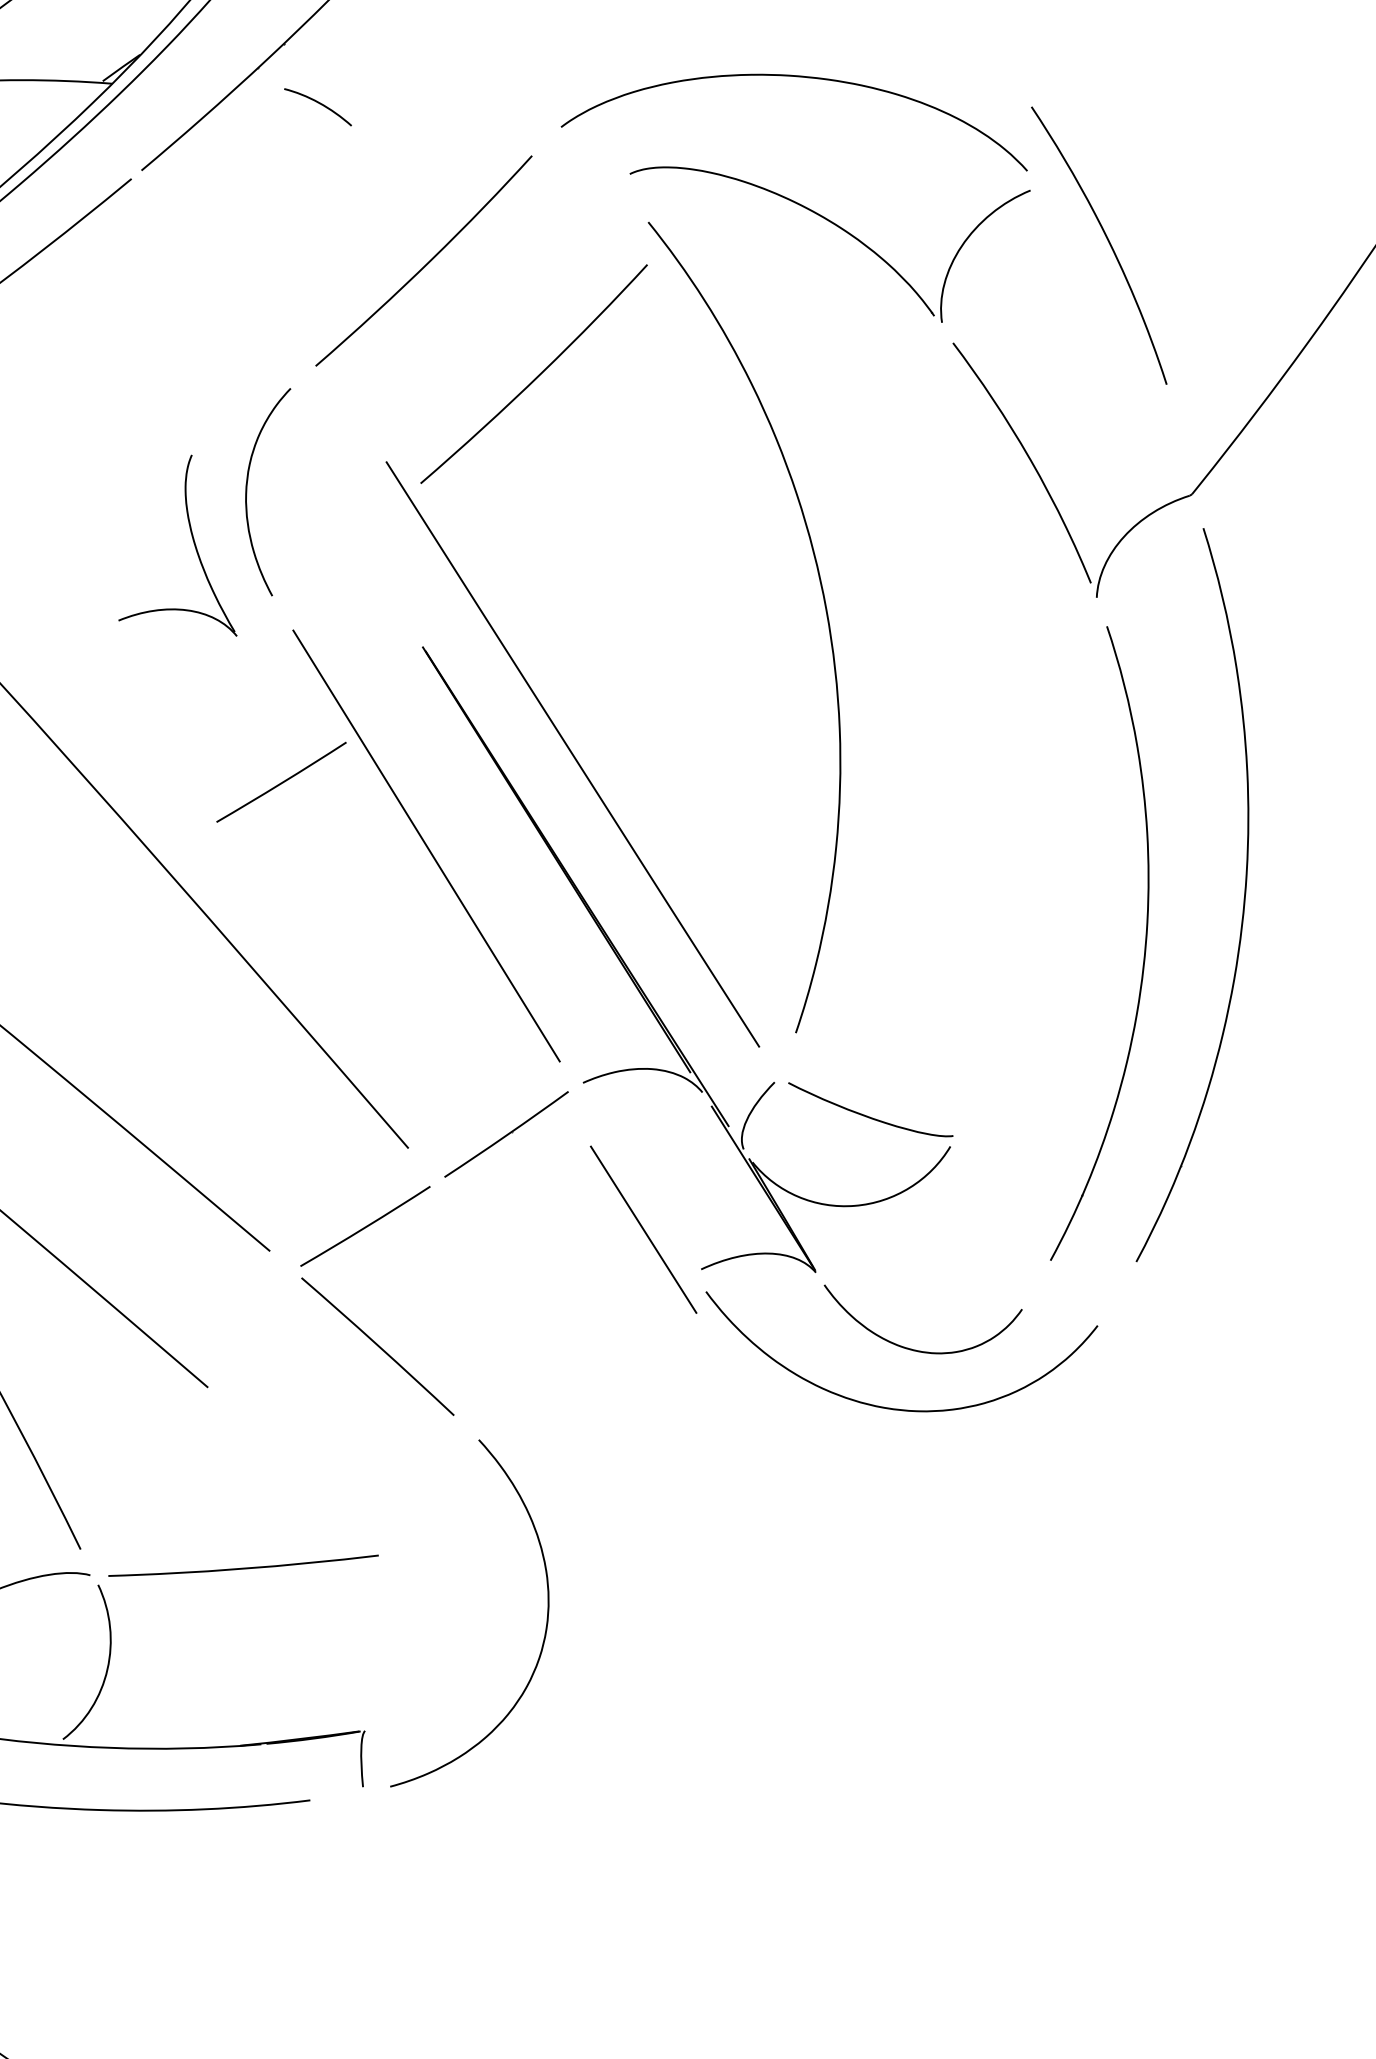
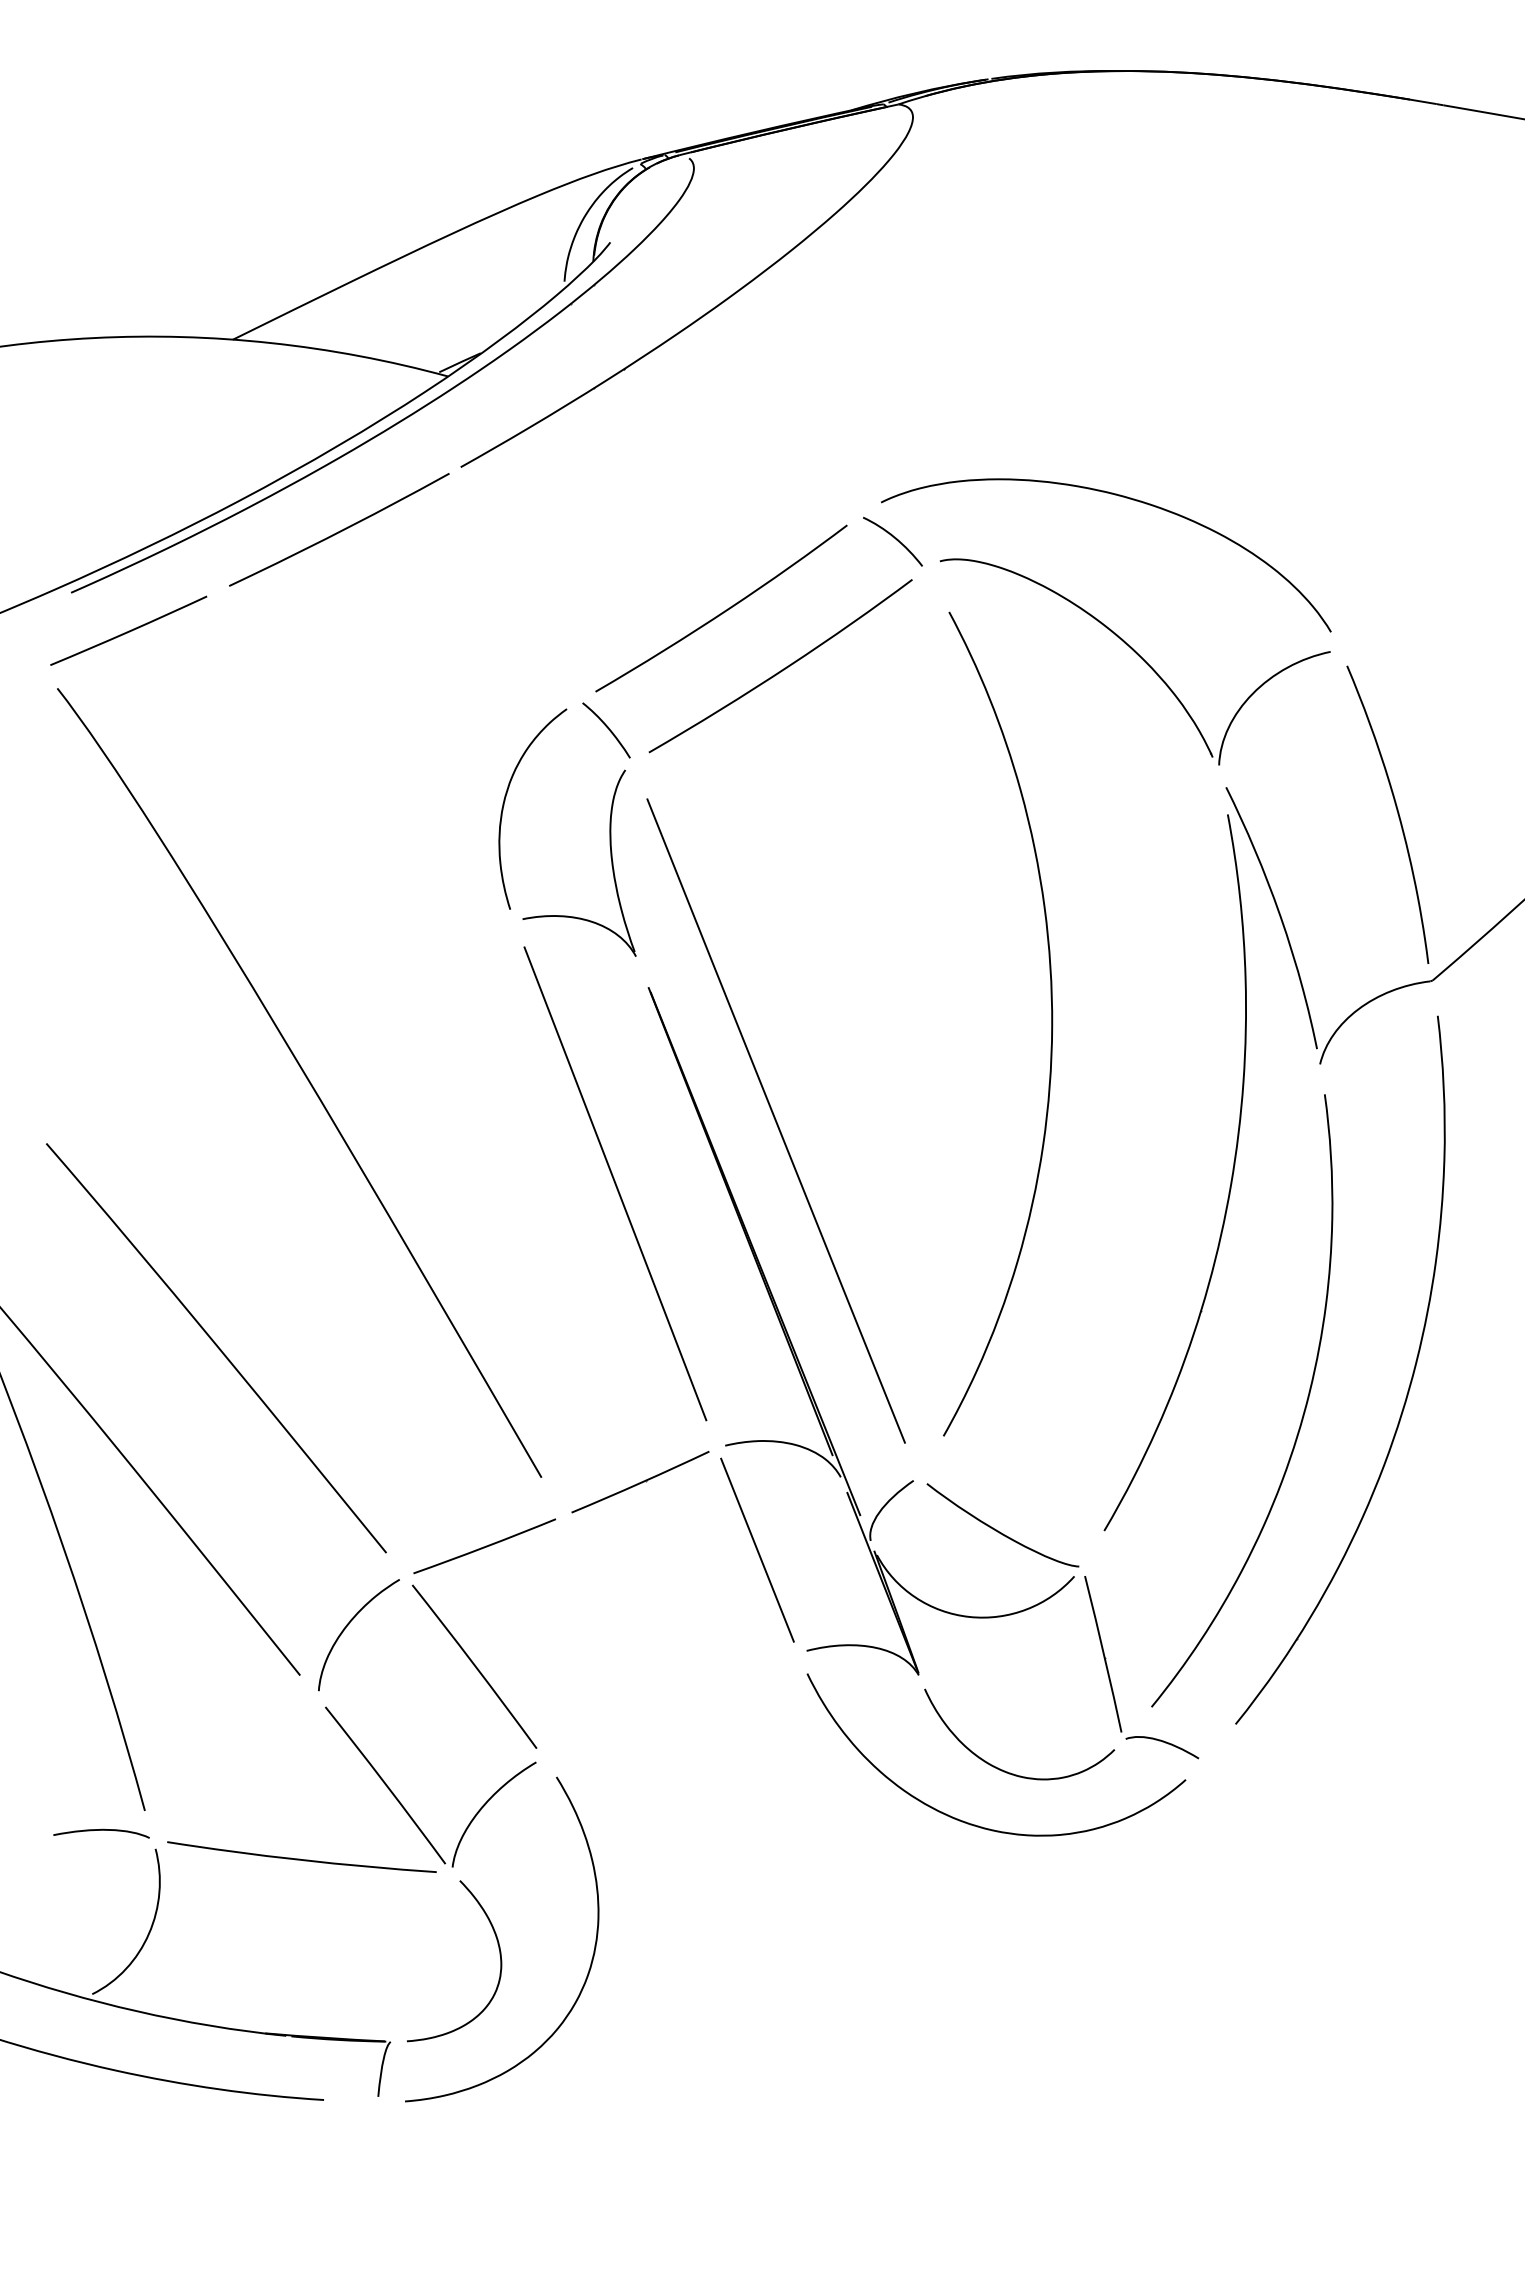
curve: (318, 103) -> (894, 538), moved
curve: (1106, 239) -> (1396, 810), moved
curve: (535, 377) -> (781, 669), moved
curve: (334, 400) -> (607, 728), added
part: (193, 543) -> (610, 857), moved
part: (1030, 728) -> (1230, 1180), added
line: (281, 782) -> (484, 1094), removed
line: (643, 1229) -> (757, 1549), moved
part: (1002, 1235) -> (1109, 1673), added
curve: (246, 1329) -> (348, 1625), added
part: (333, 1496) -> (403, 1805), added
curve: (455, 1625) -> (499, 1955), added

